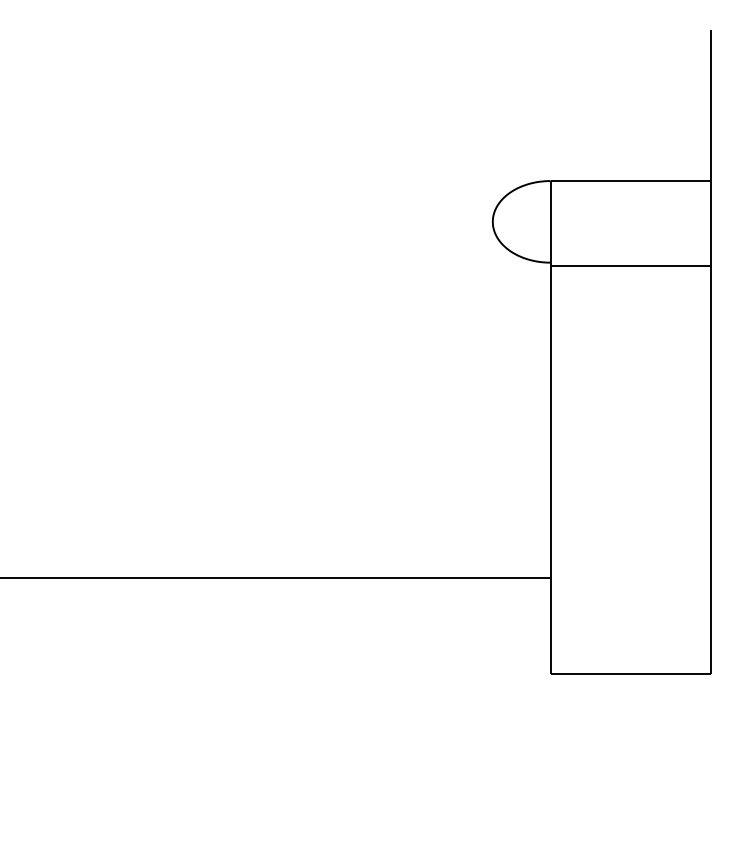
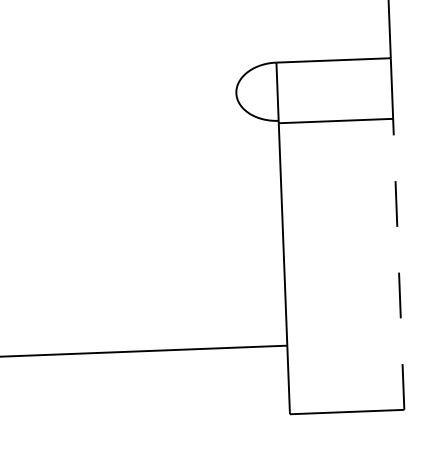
line: (710, 469) -> (398, 264), solid -> dashed

